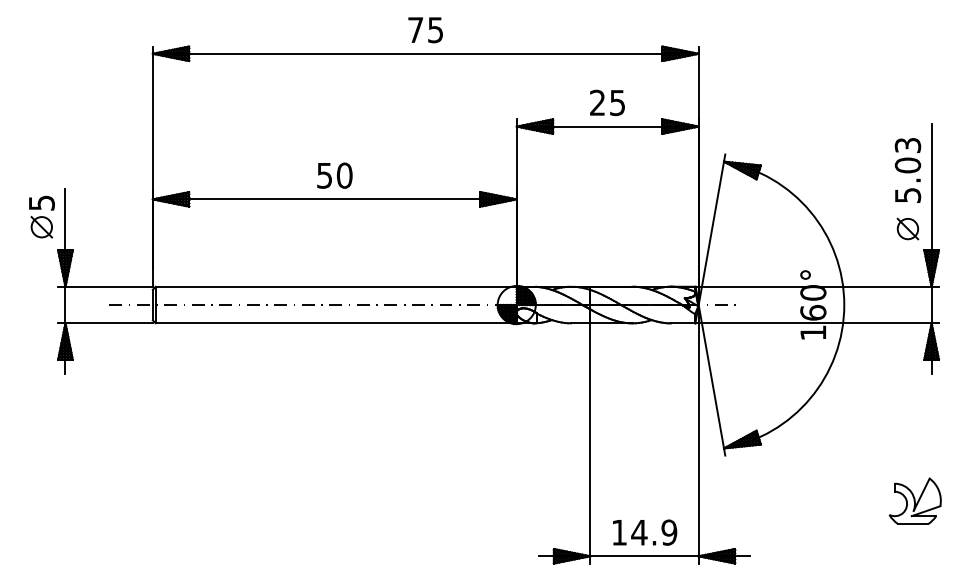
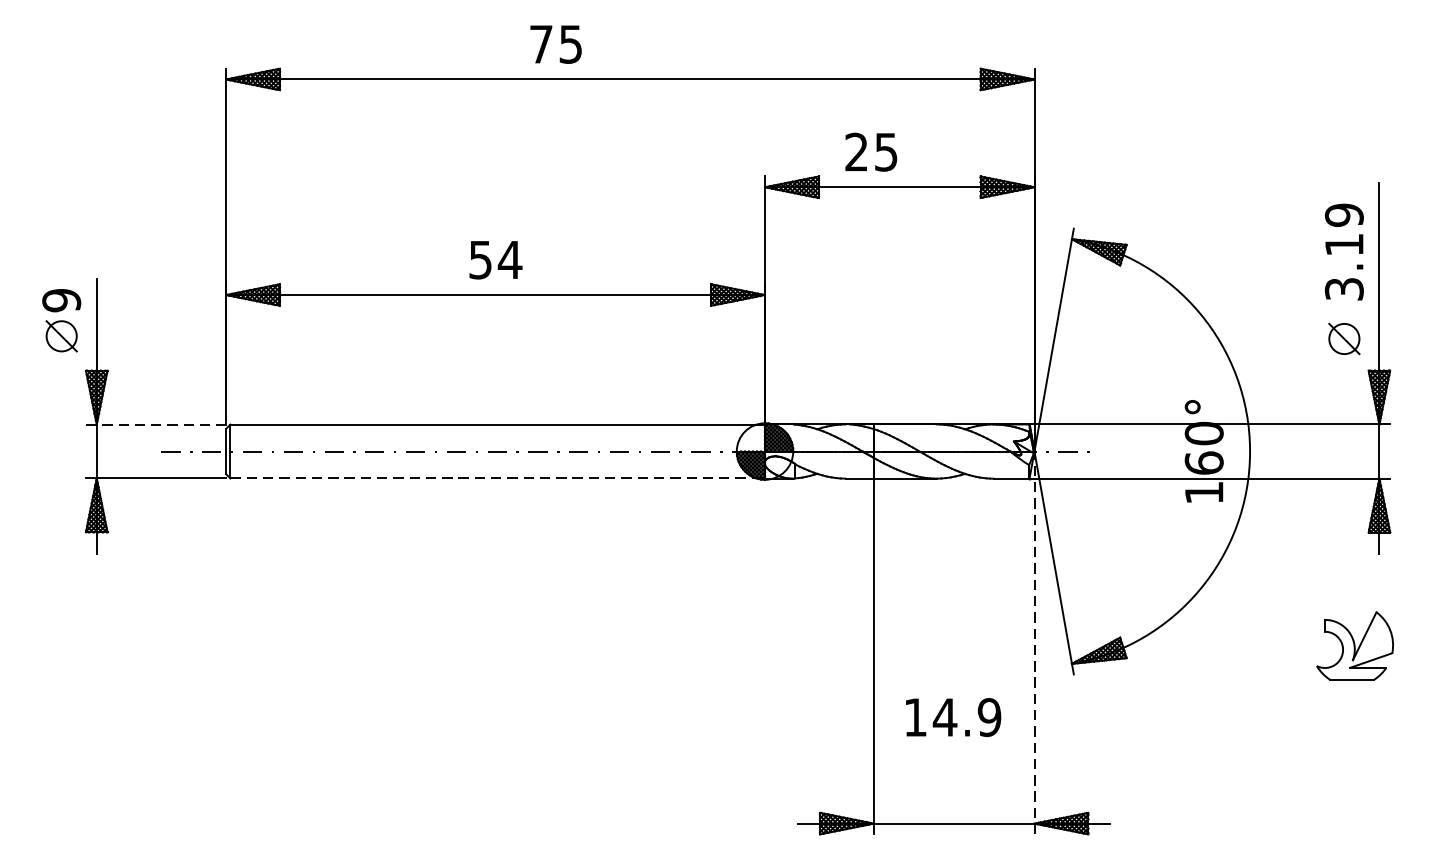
text: (425, 30) -> (555, 44), moved
text: (607, 102) -> (871, 151), moved
text: (907, 169) -> (1343, 250), 5.03 -> 3.19
text: (344, 175) -> (509, 259), 50 -> 54
text: (41, 202) -> (61, 299), 5 -> 9
line: (106, 286) -> (157, 424), solid -> dashed
line: (336, 323) -> (498, 478), solid -> dashed
line: (698, 433) -> (1034, 641), solid -> dashed
part: (914, 500) -> (1354, 644), moved
text: (645, 532) -> (954, 717), moved

